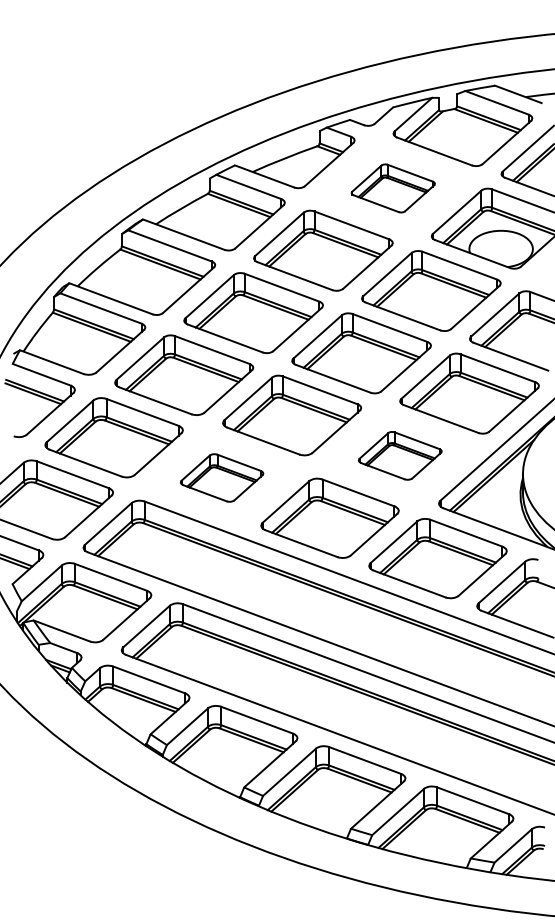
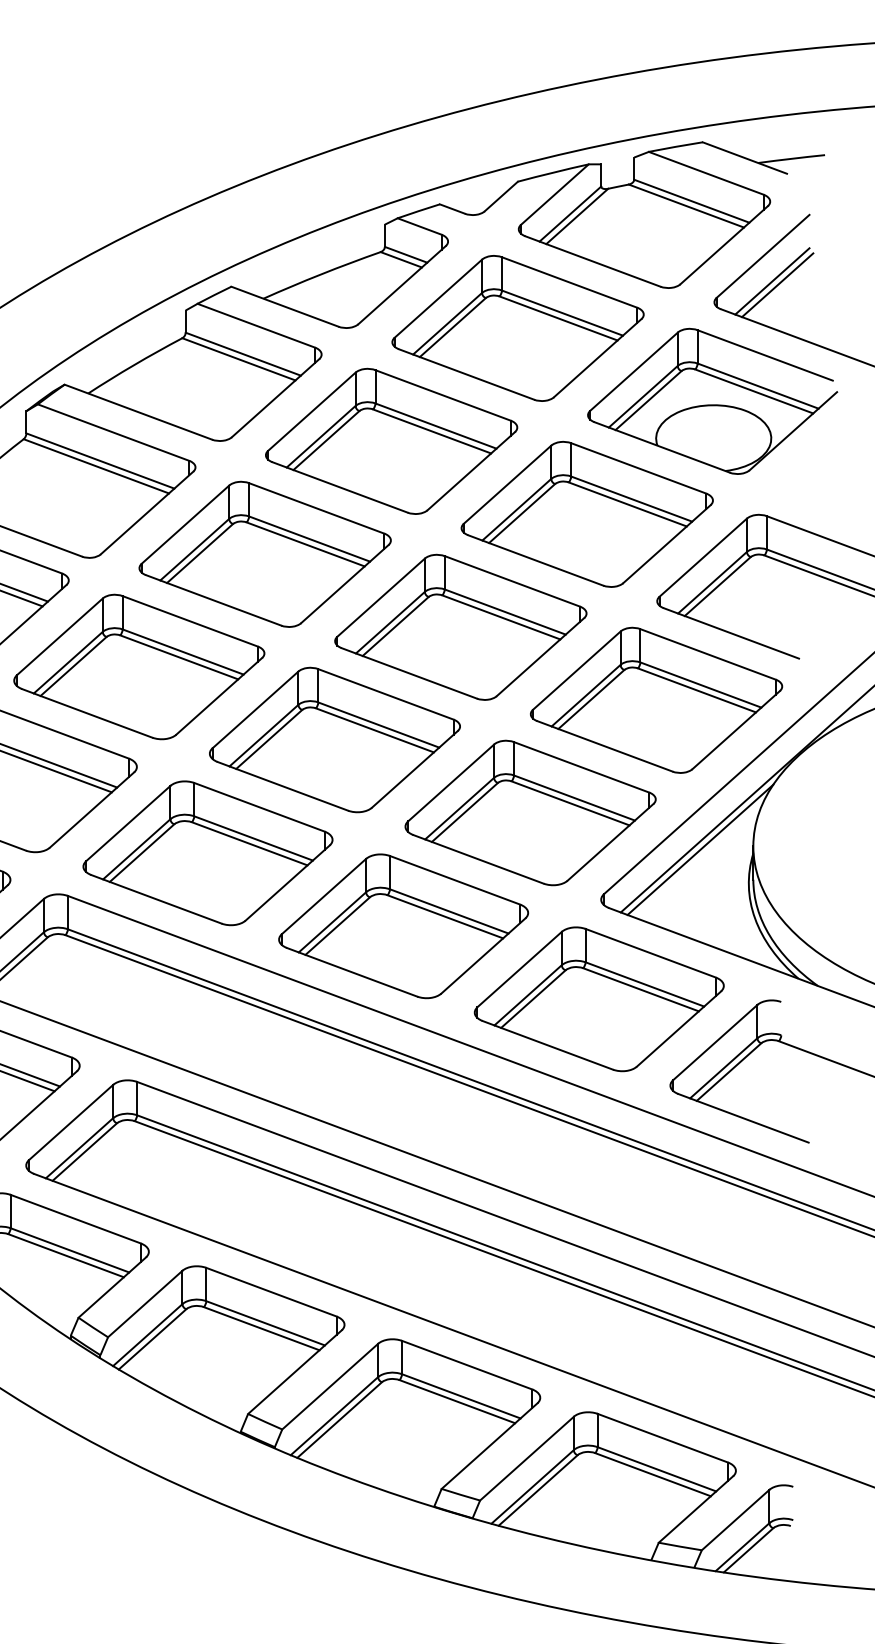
part: (393, 188) -> (518, 328), size x1.67
part: (400, 455) -> (531, 812), size x1.67
part: (221, 477) -> (206, 852), size x1.67

